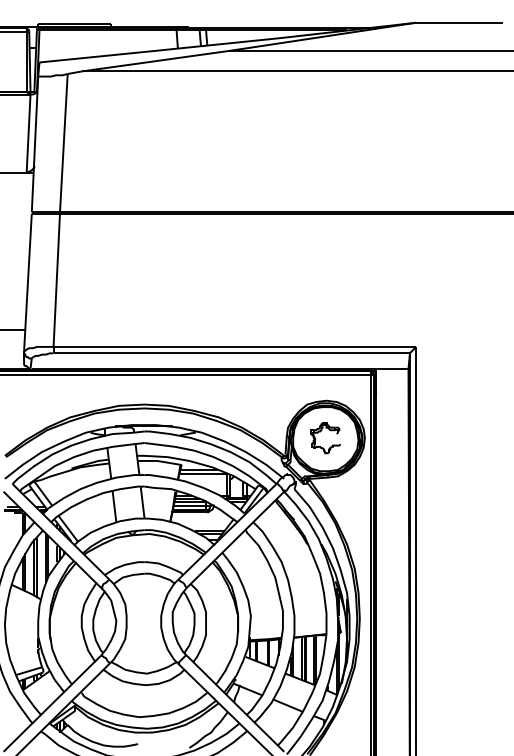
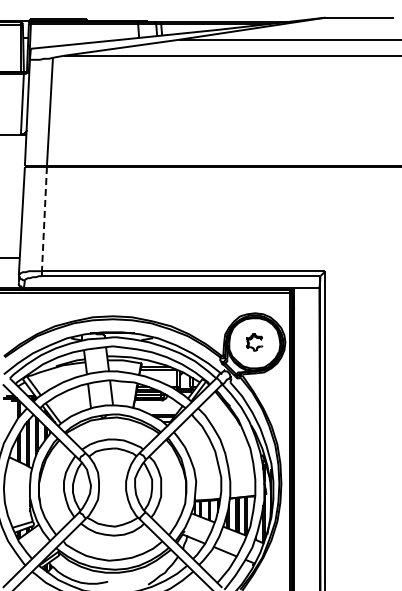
line: (56, 280) -> (44, 219), solid -> dashed
part: (325, 438) -> (254, 342), size x0.7

